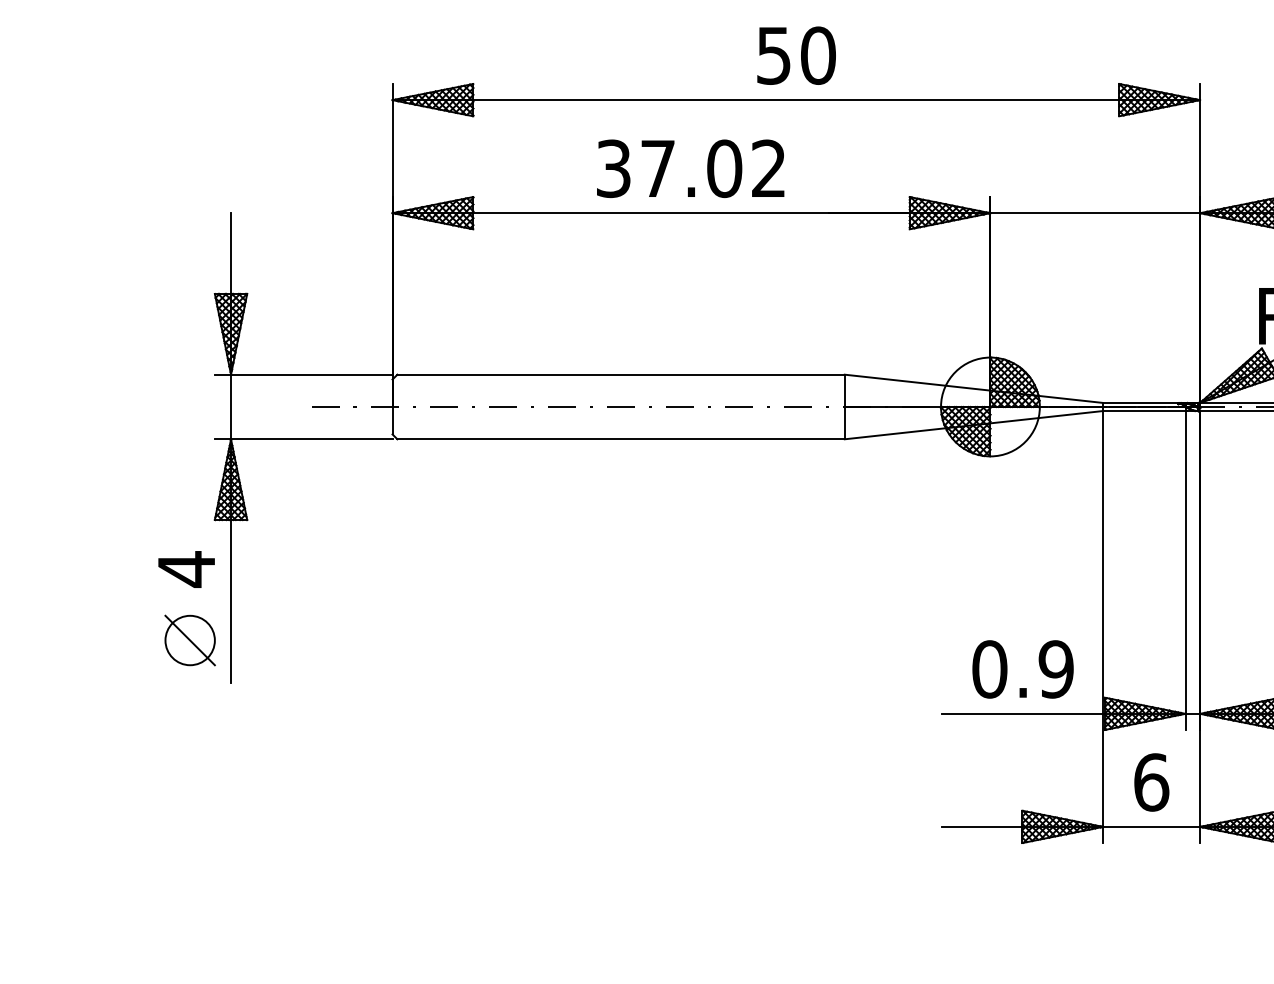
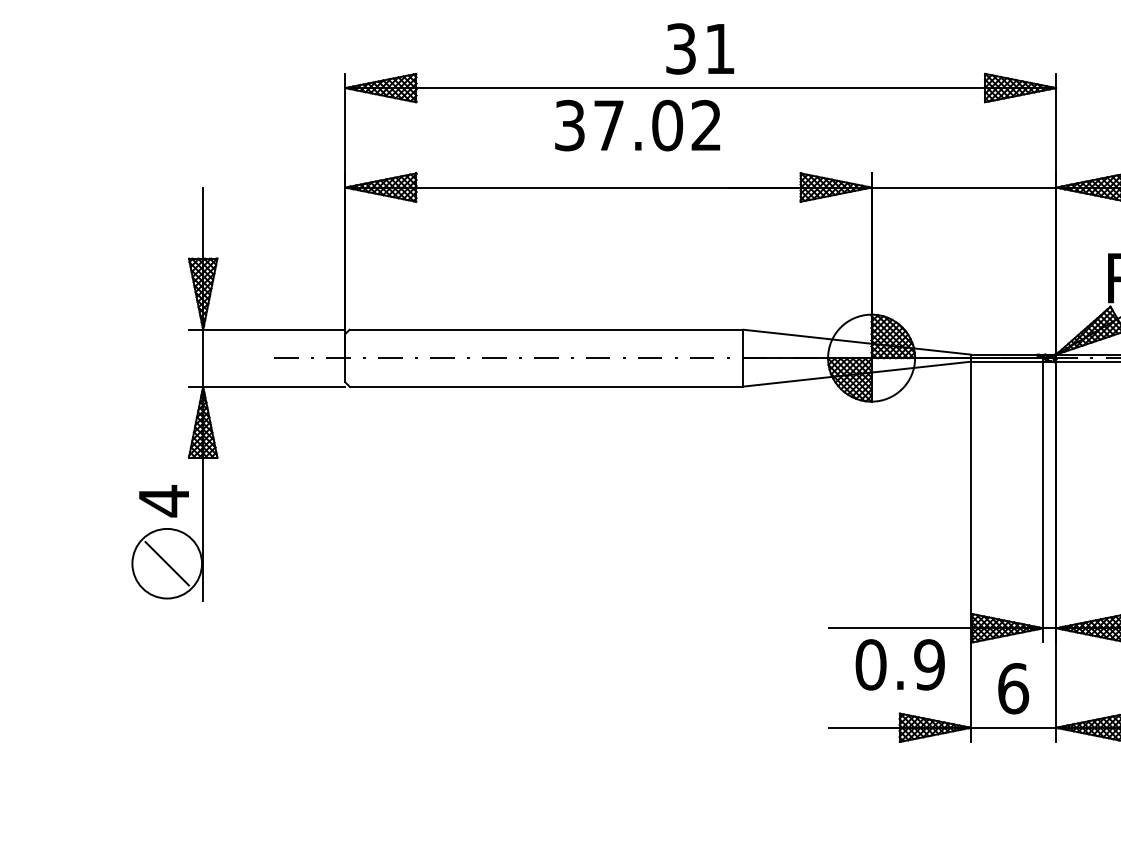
text: (796, 55) -> (700, 48), 50 -> 31
text: (690, 168) -> (637, 125), moved
circle: (189, 640) -> (166, 563), size x1.6
text: (1022, 669) -> (899, 664), moved

